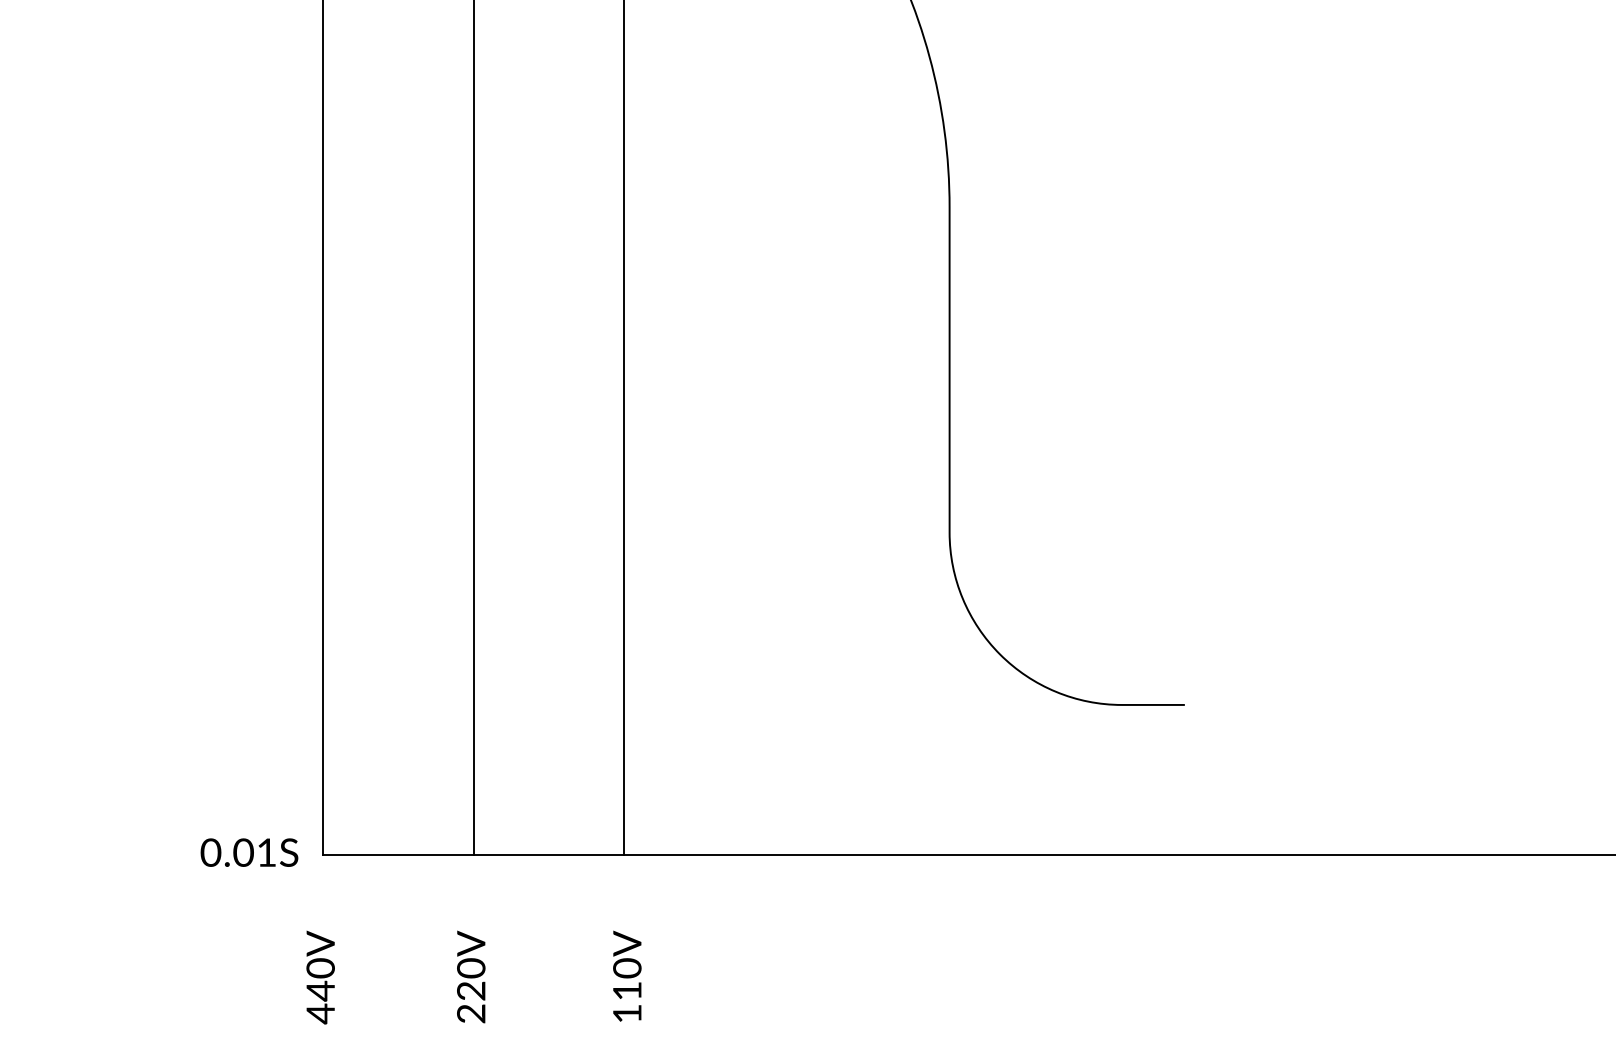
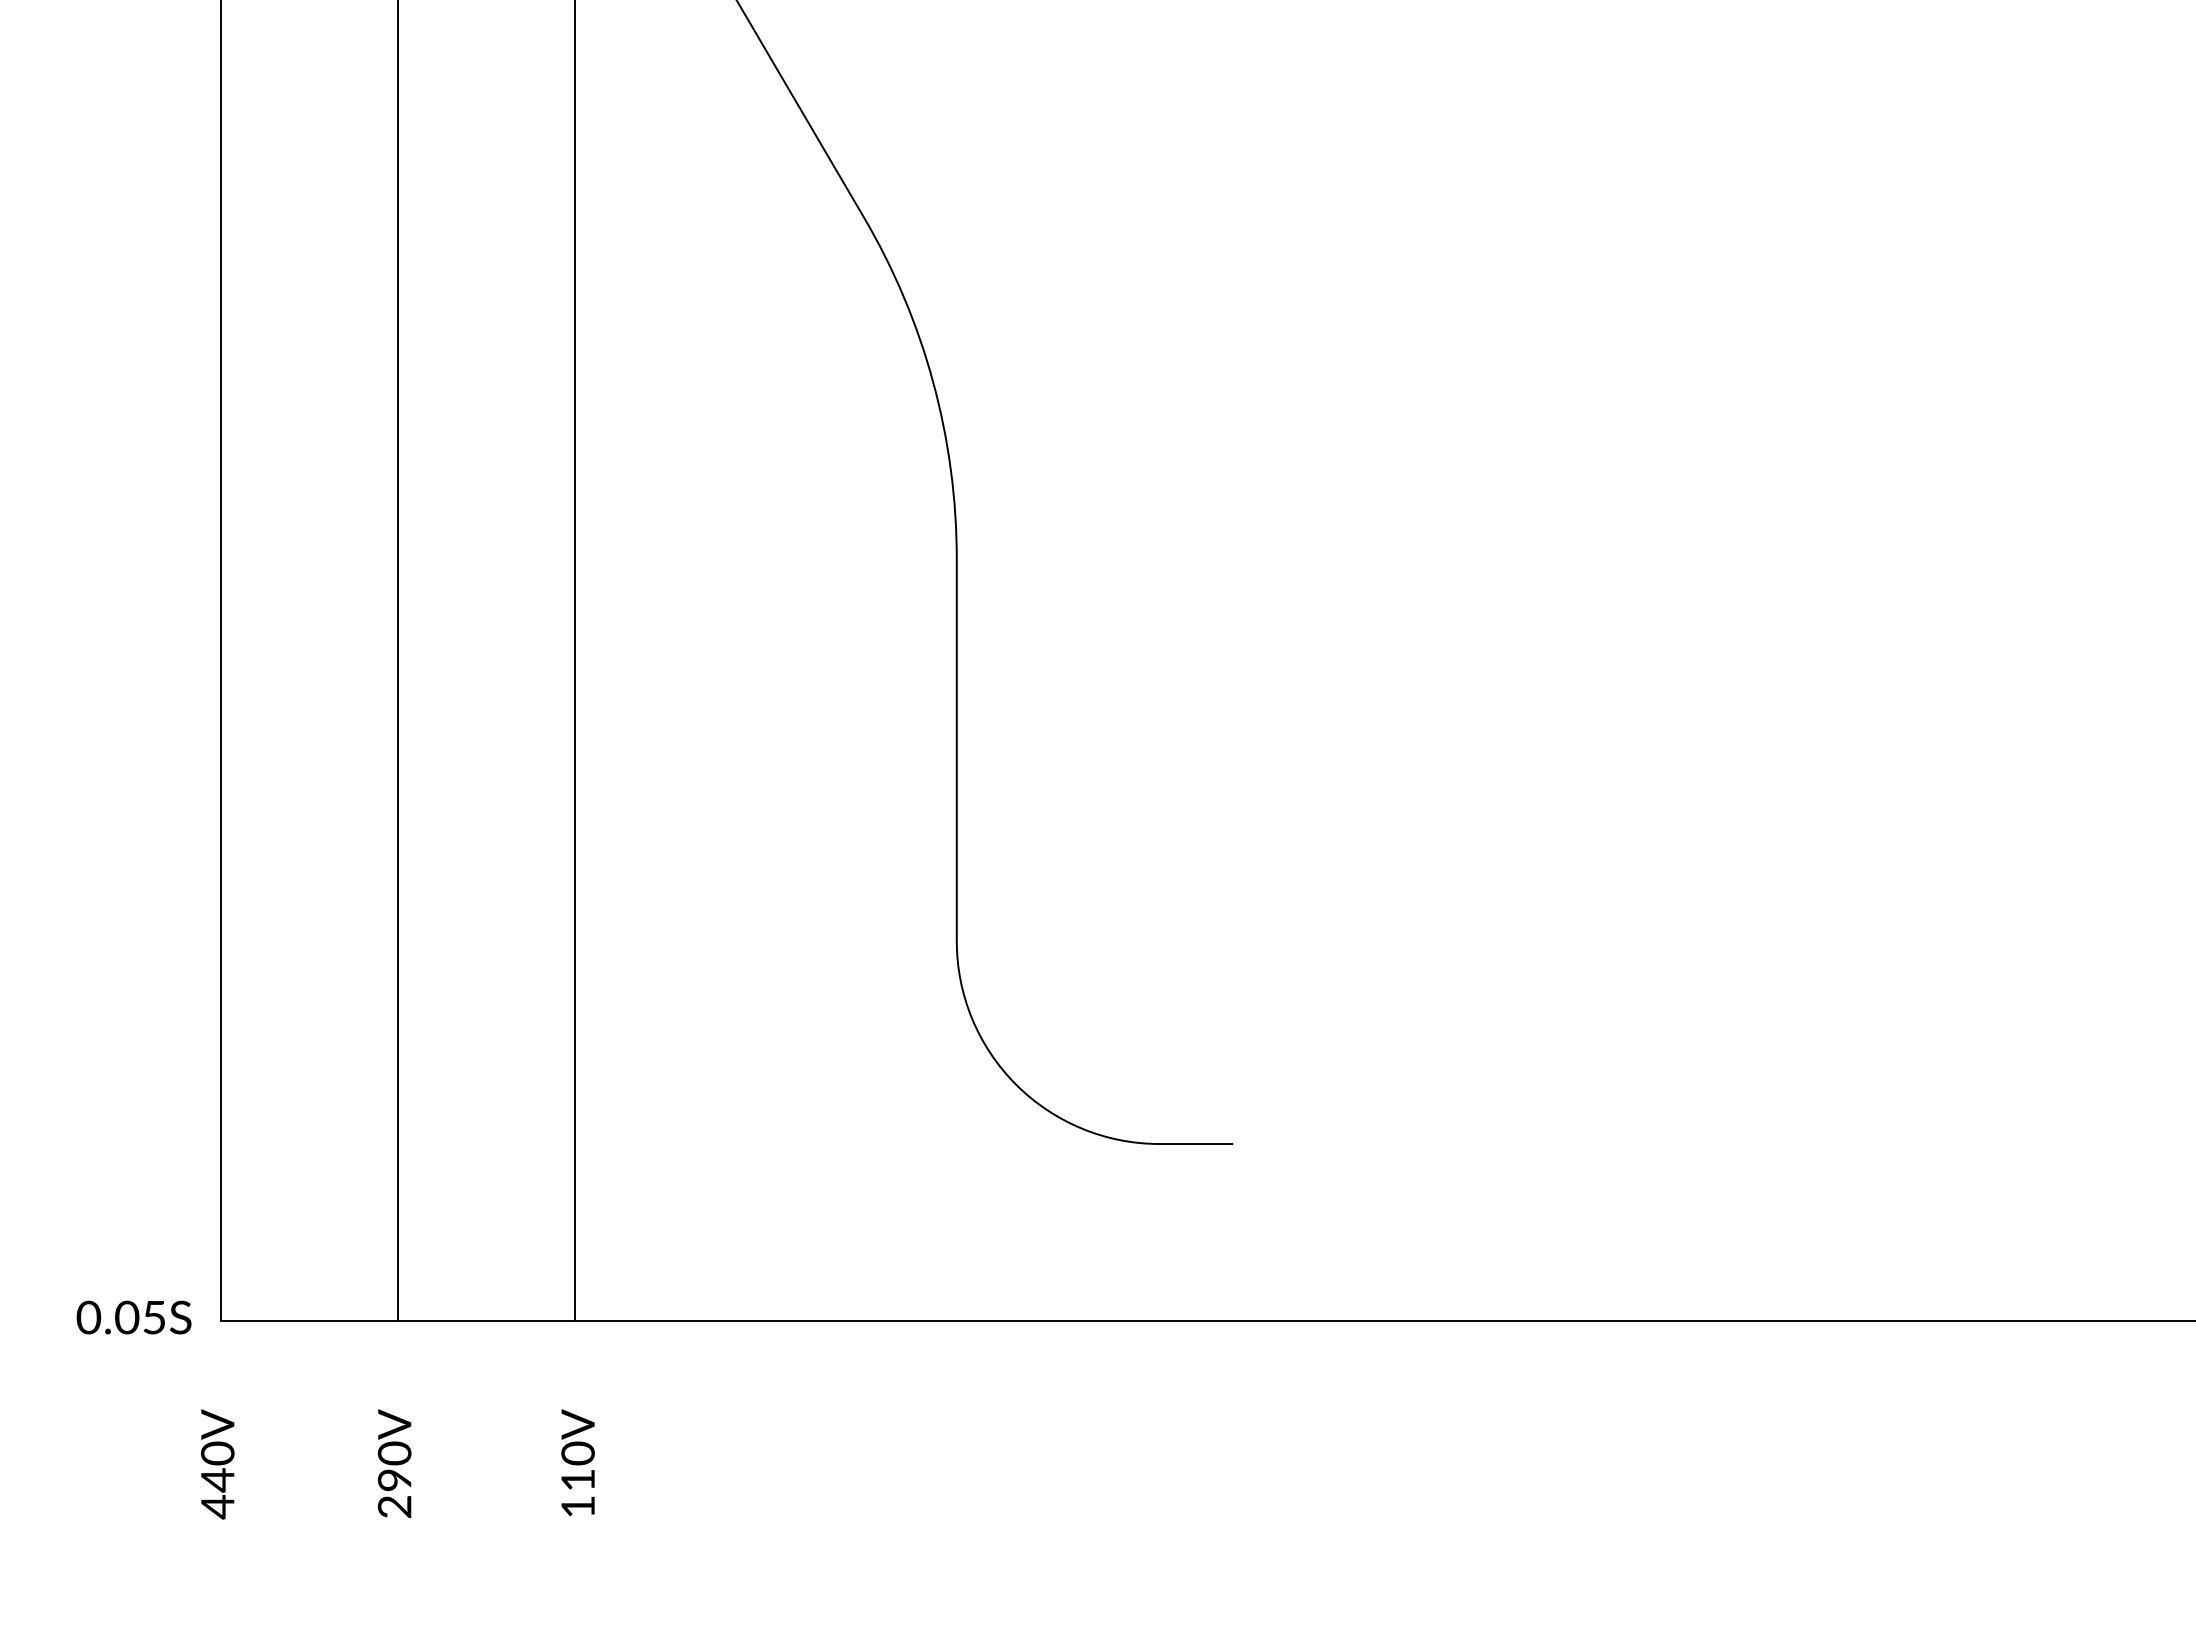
text: (265, 852) -> (153, 1317), 0.01S -> 0.05S
text: (471, 991) -> (394, 1480), 220V -> 290V

